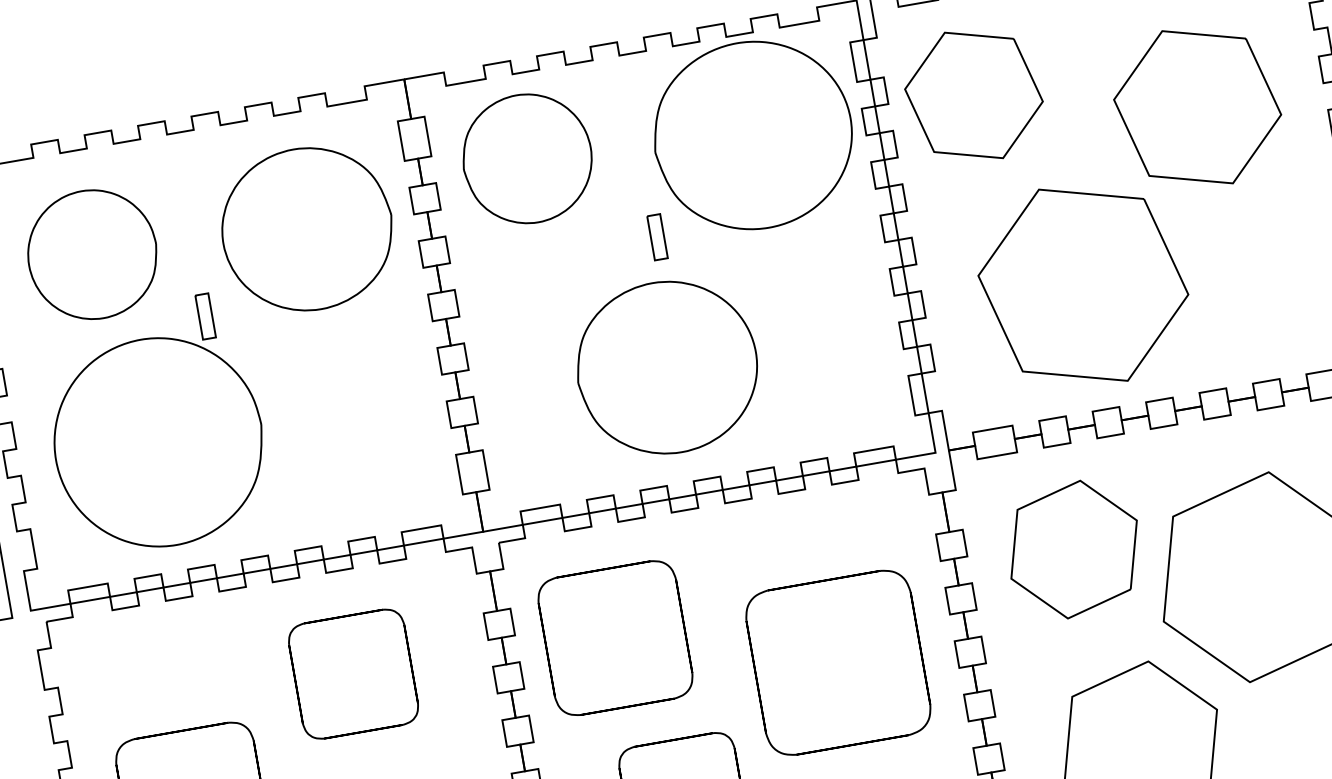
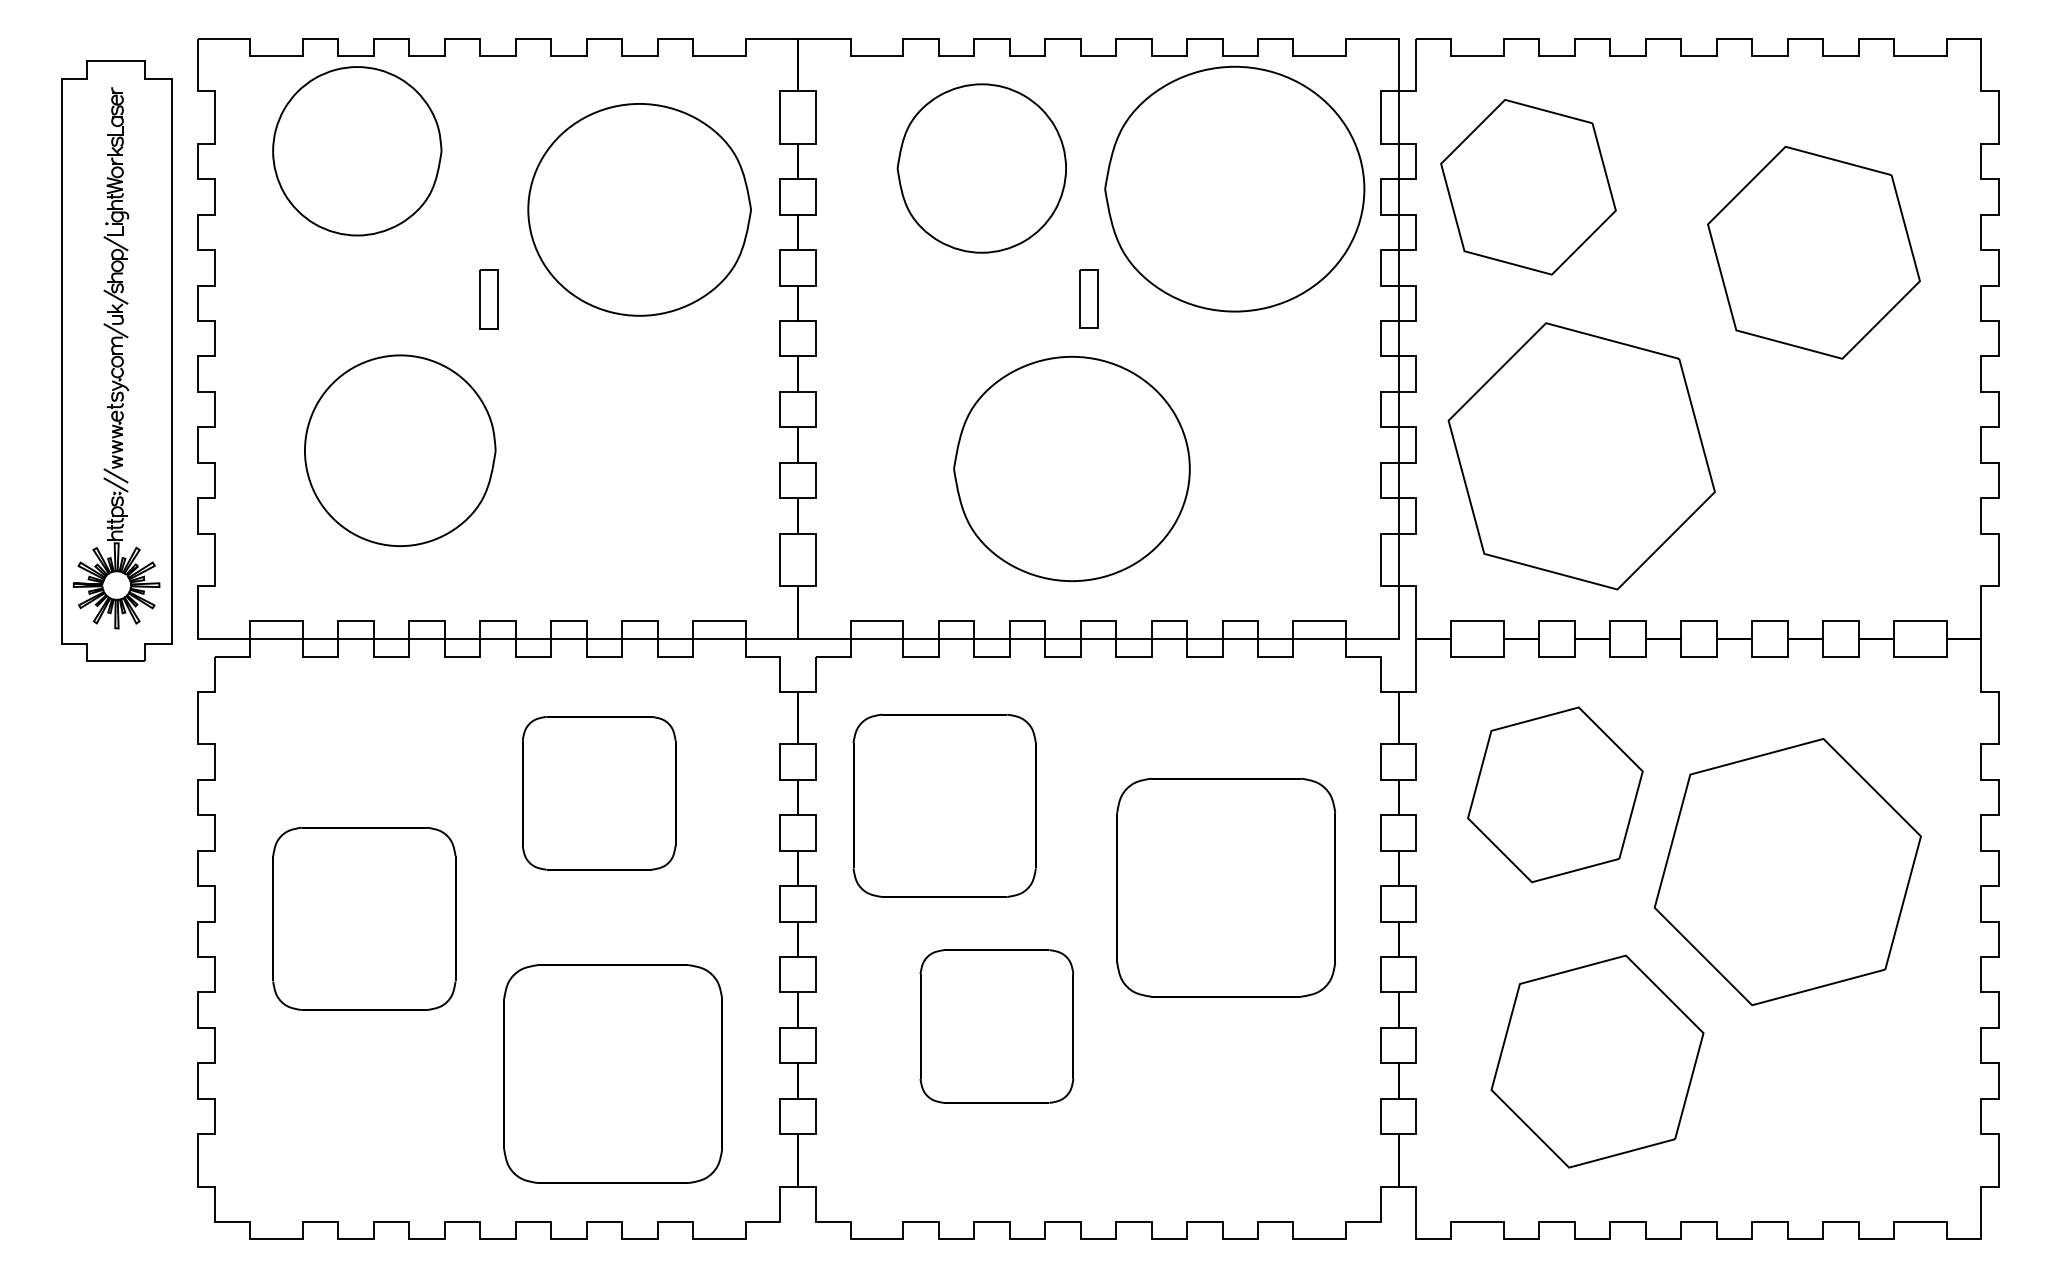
part: (527, 158) -> (981, 168), moved
part: (92, 254) -> (357, 151), moved
part: (1083, 285) -> (1581, 456), moved
part: (158, 442) -> (400, 450), size x0.7

